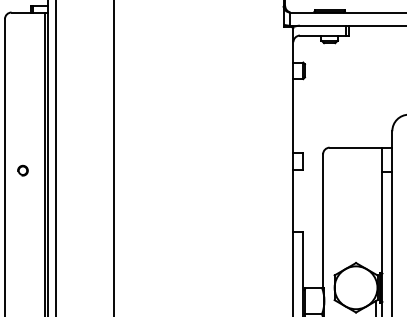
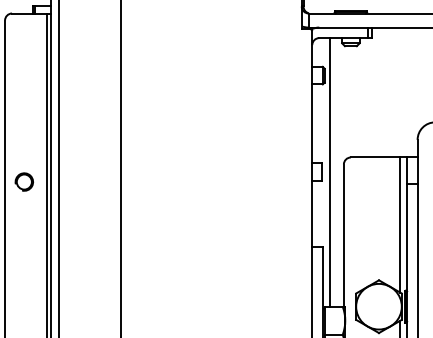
line: (309, 161) -> (329, 172), added
part: (22, 170) -> (23, 181), size x1.67
line: (376, 210) -> (400, 224), added

